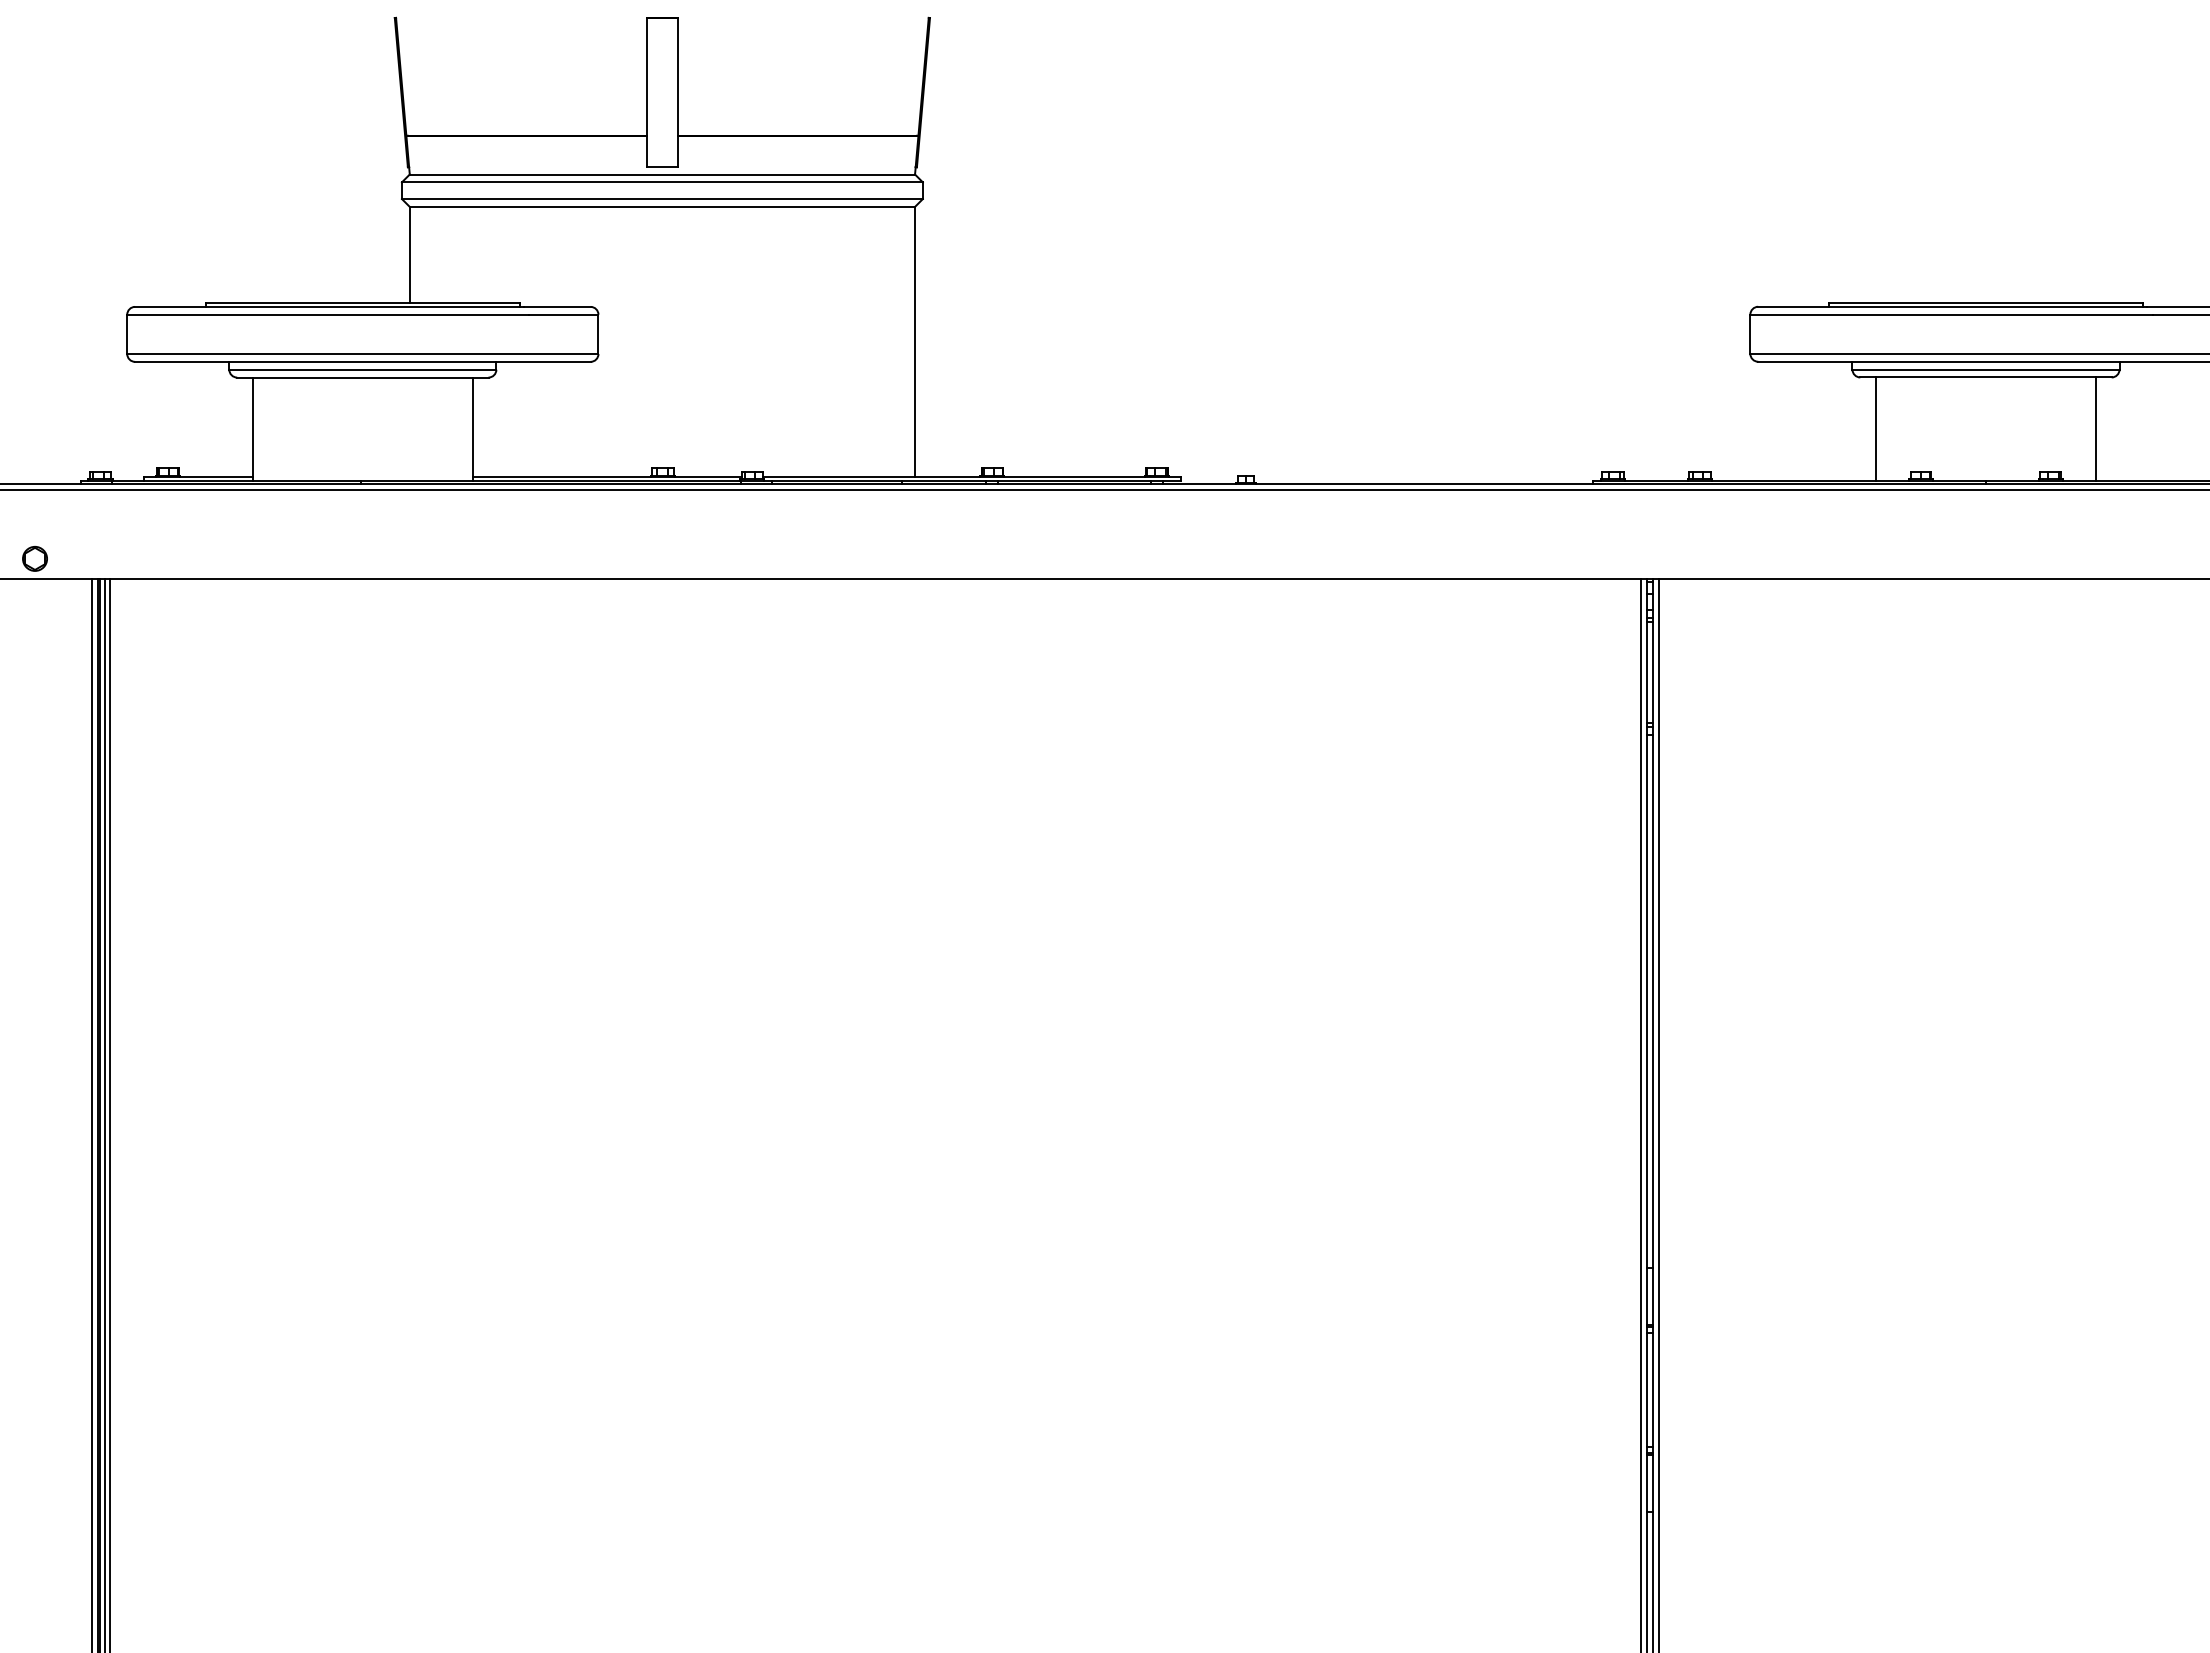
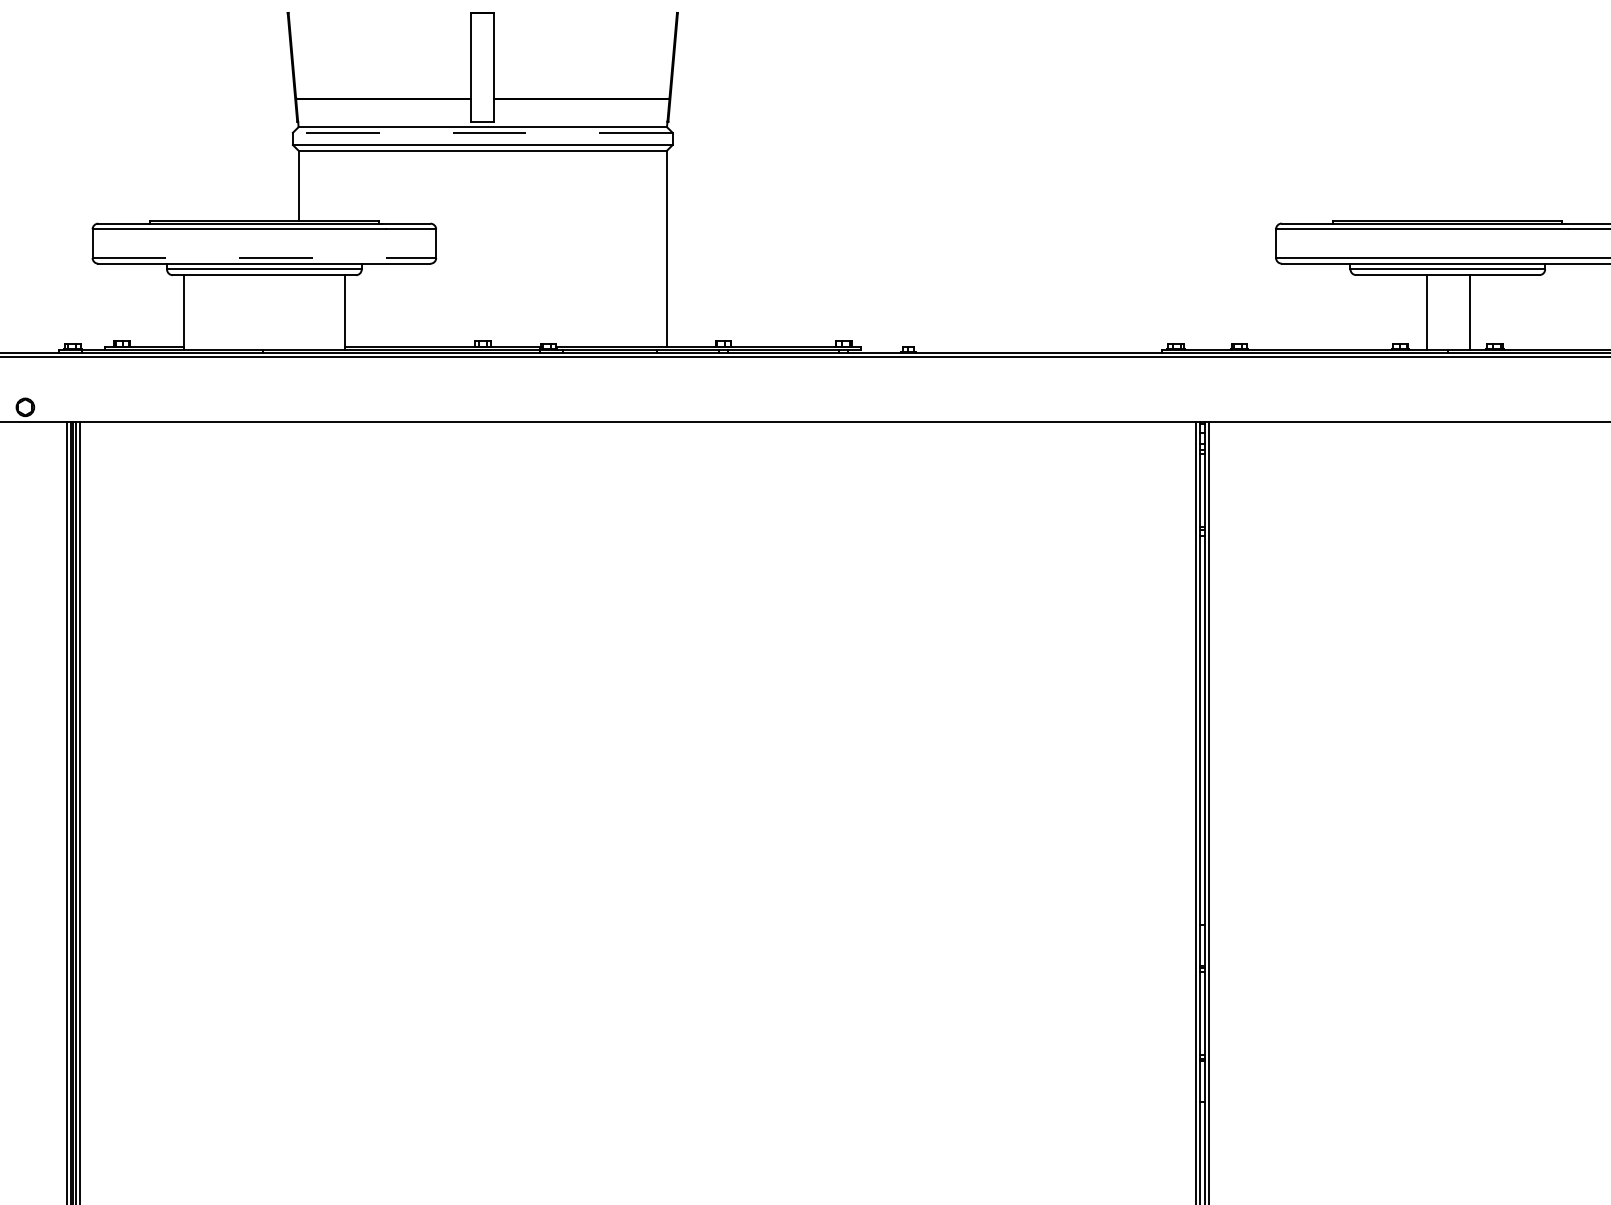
line: (661, 182) -> (482, 132), solid -> dashed
line: (362, 354) -> (264, 258), solid -> dashed
line: (1876, 428) -> (1427, 312), moved
line: (2095, 428) -> (1470, 312), moved

